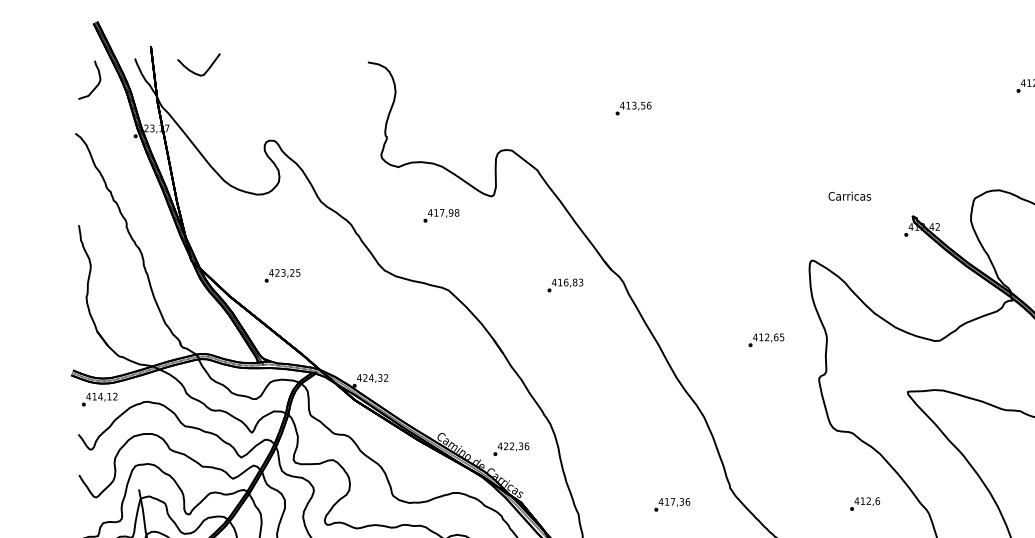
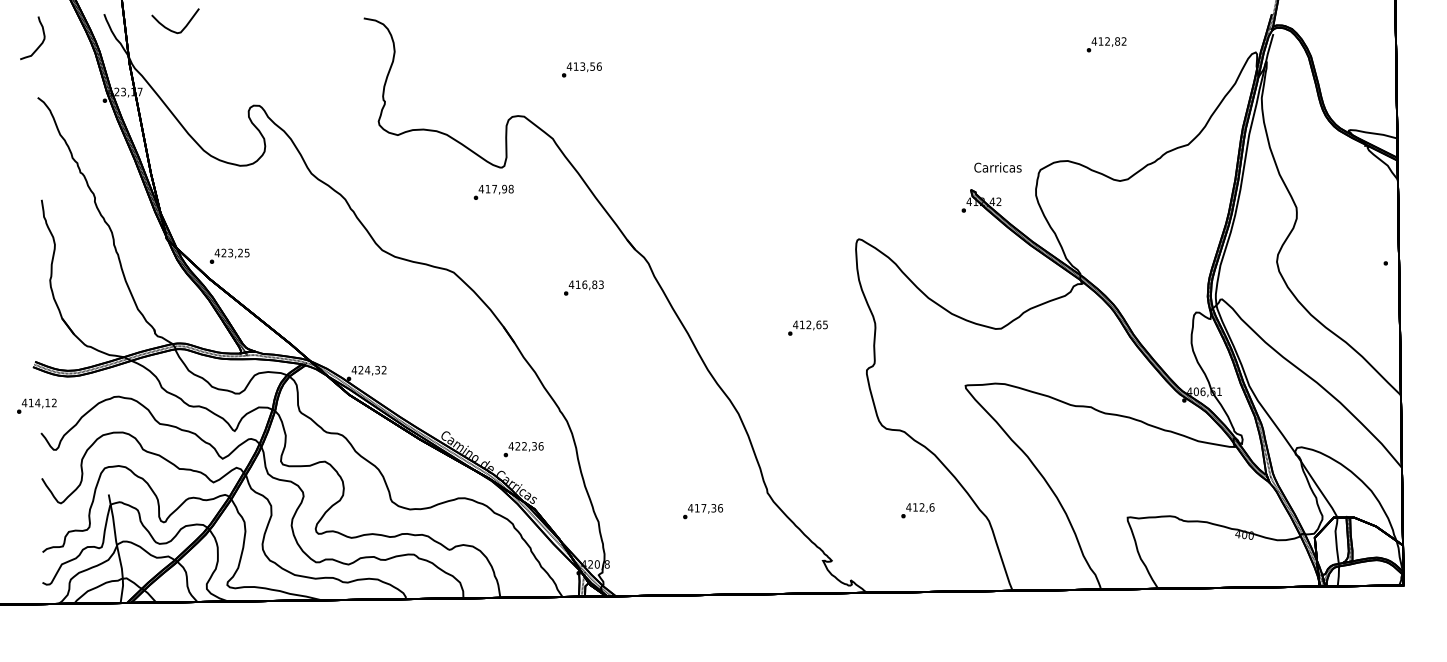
curve: (95, 85) -> (39, 44), moved
text: (633, 108) -> (581, 69), moved
text: (849, 196) -> (997, 167), moved
text: (441, 215) -> (493, 191), moved
text: (282, 275) -> (229, 255), moved
text: (565, 284) -> (583, 287), moved
text: (99, 398) -> (36, 405), moved

